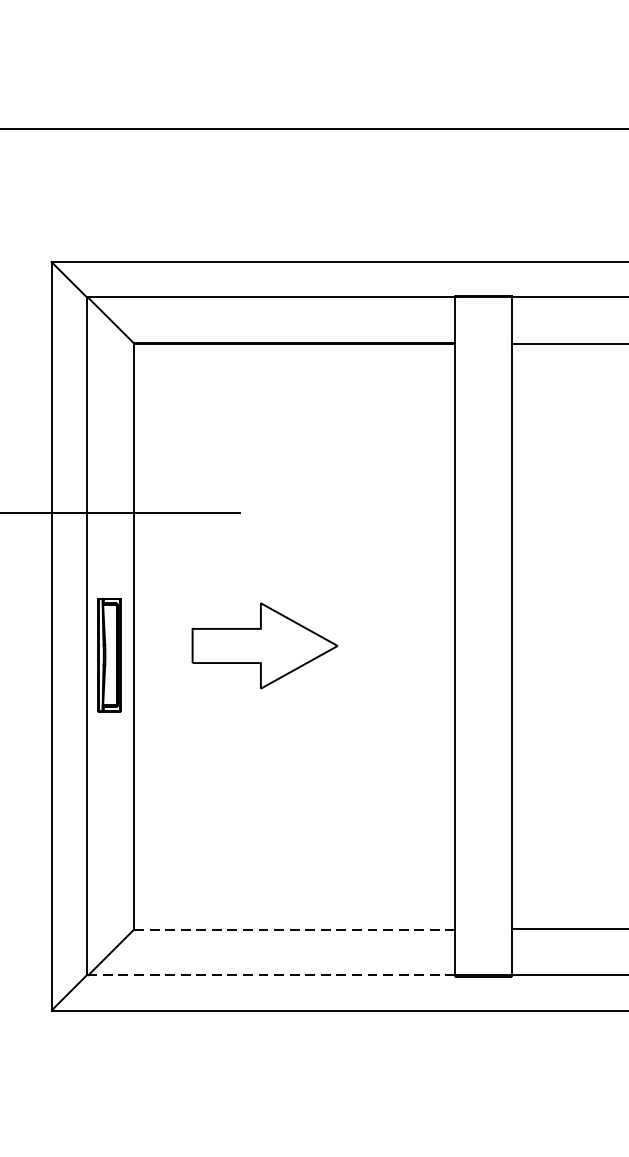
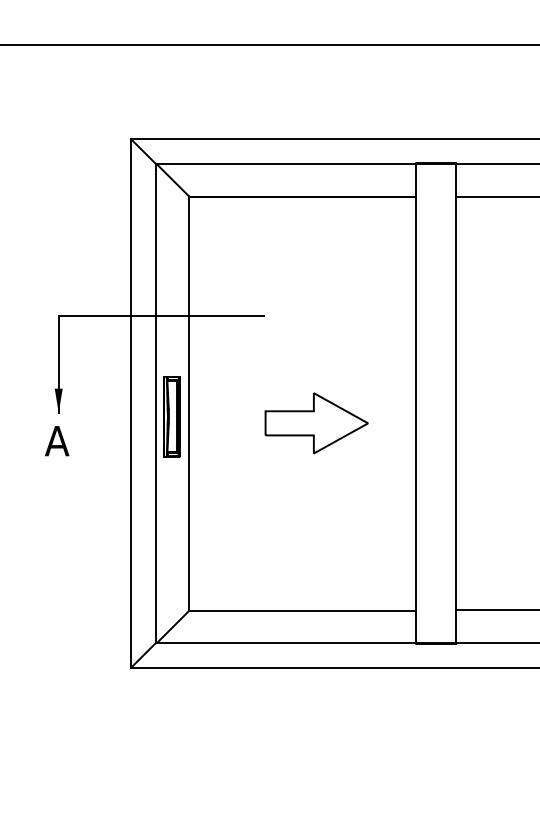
part: (264, 646) -> (316, 423), moved
line: (294, 929) -> (302, 610), dashed -> solid
line: (270, 975) -> (285, 643), dashed -> solid

